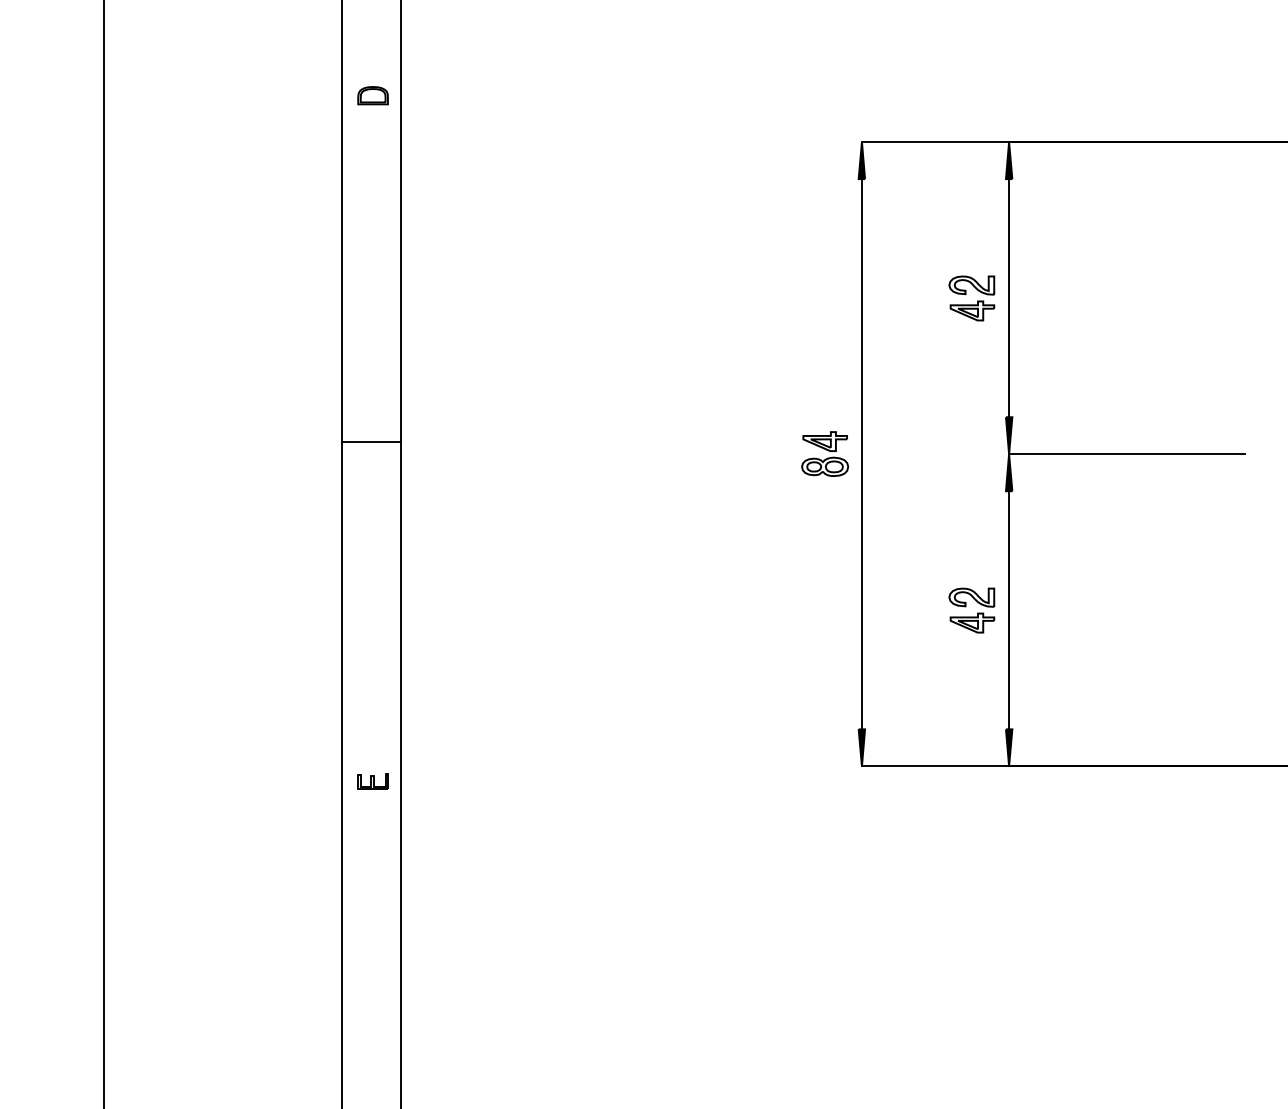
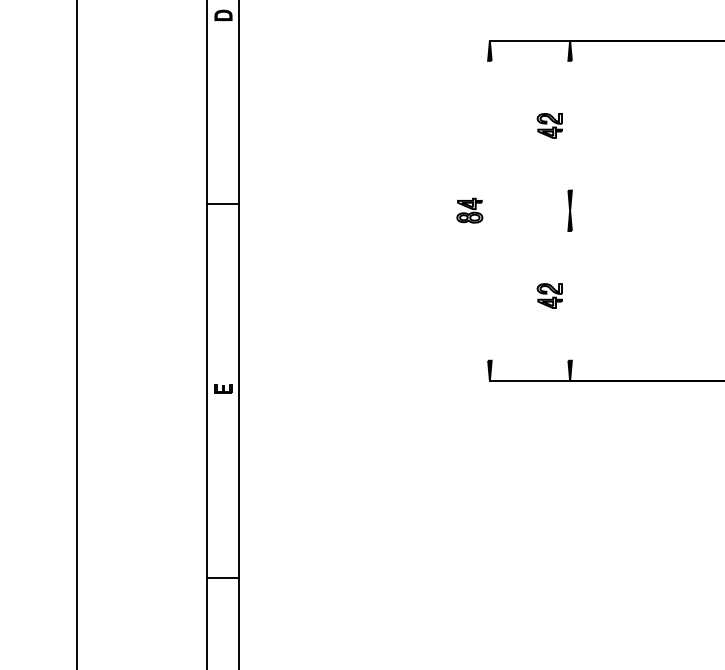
line: (1009, 297) -> (570, 125), removed
line: (861, 453) -> (489, 210), removed
line: (1127, 453) -> (634, 210), removed
line: (1009, 609) -> (570, 295), removed

